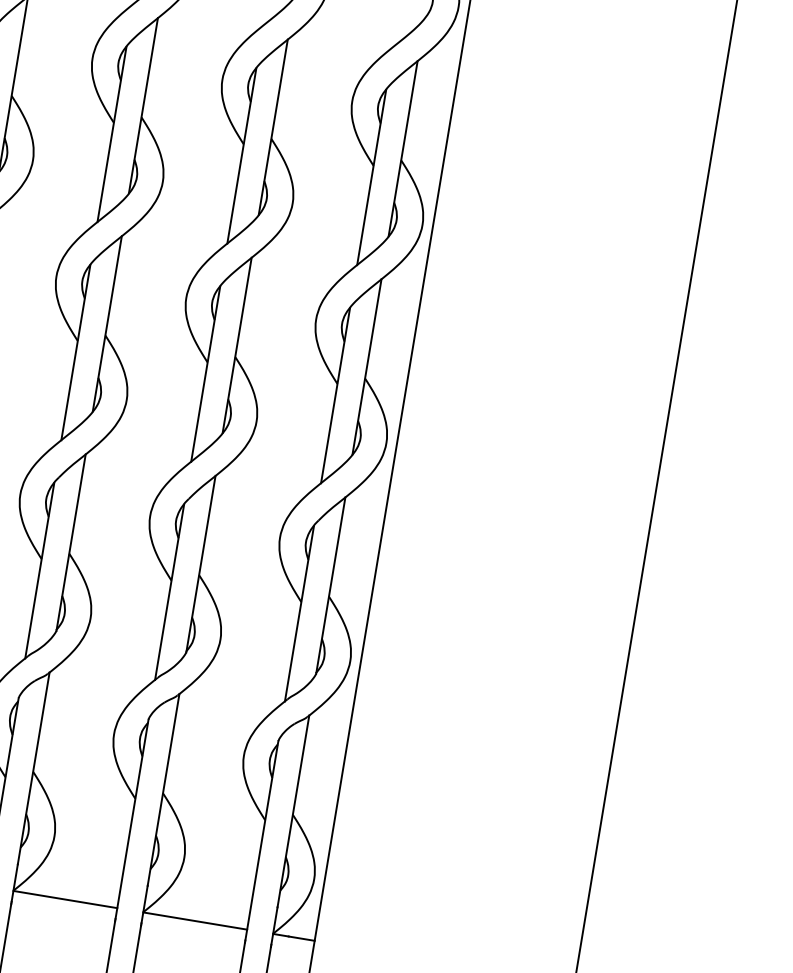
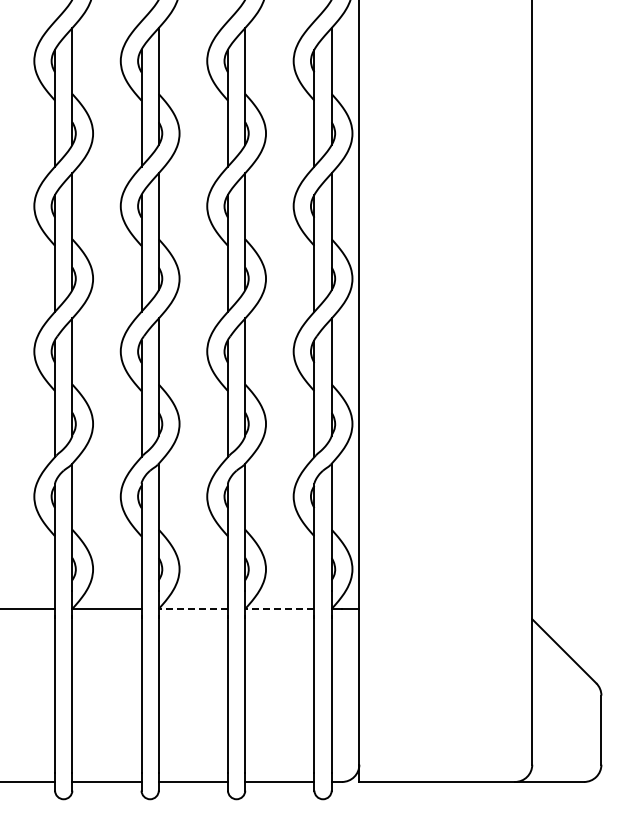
line: (65, 900) -> (193, 609), solid -> dashed
line: (194, 921) -> (279, 609), solid -> dashed

